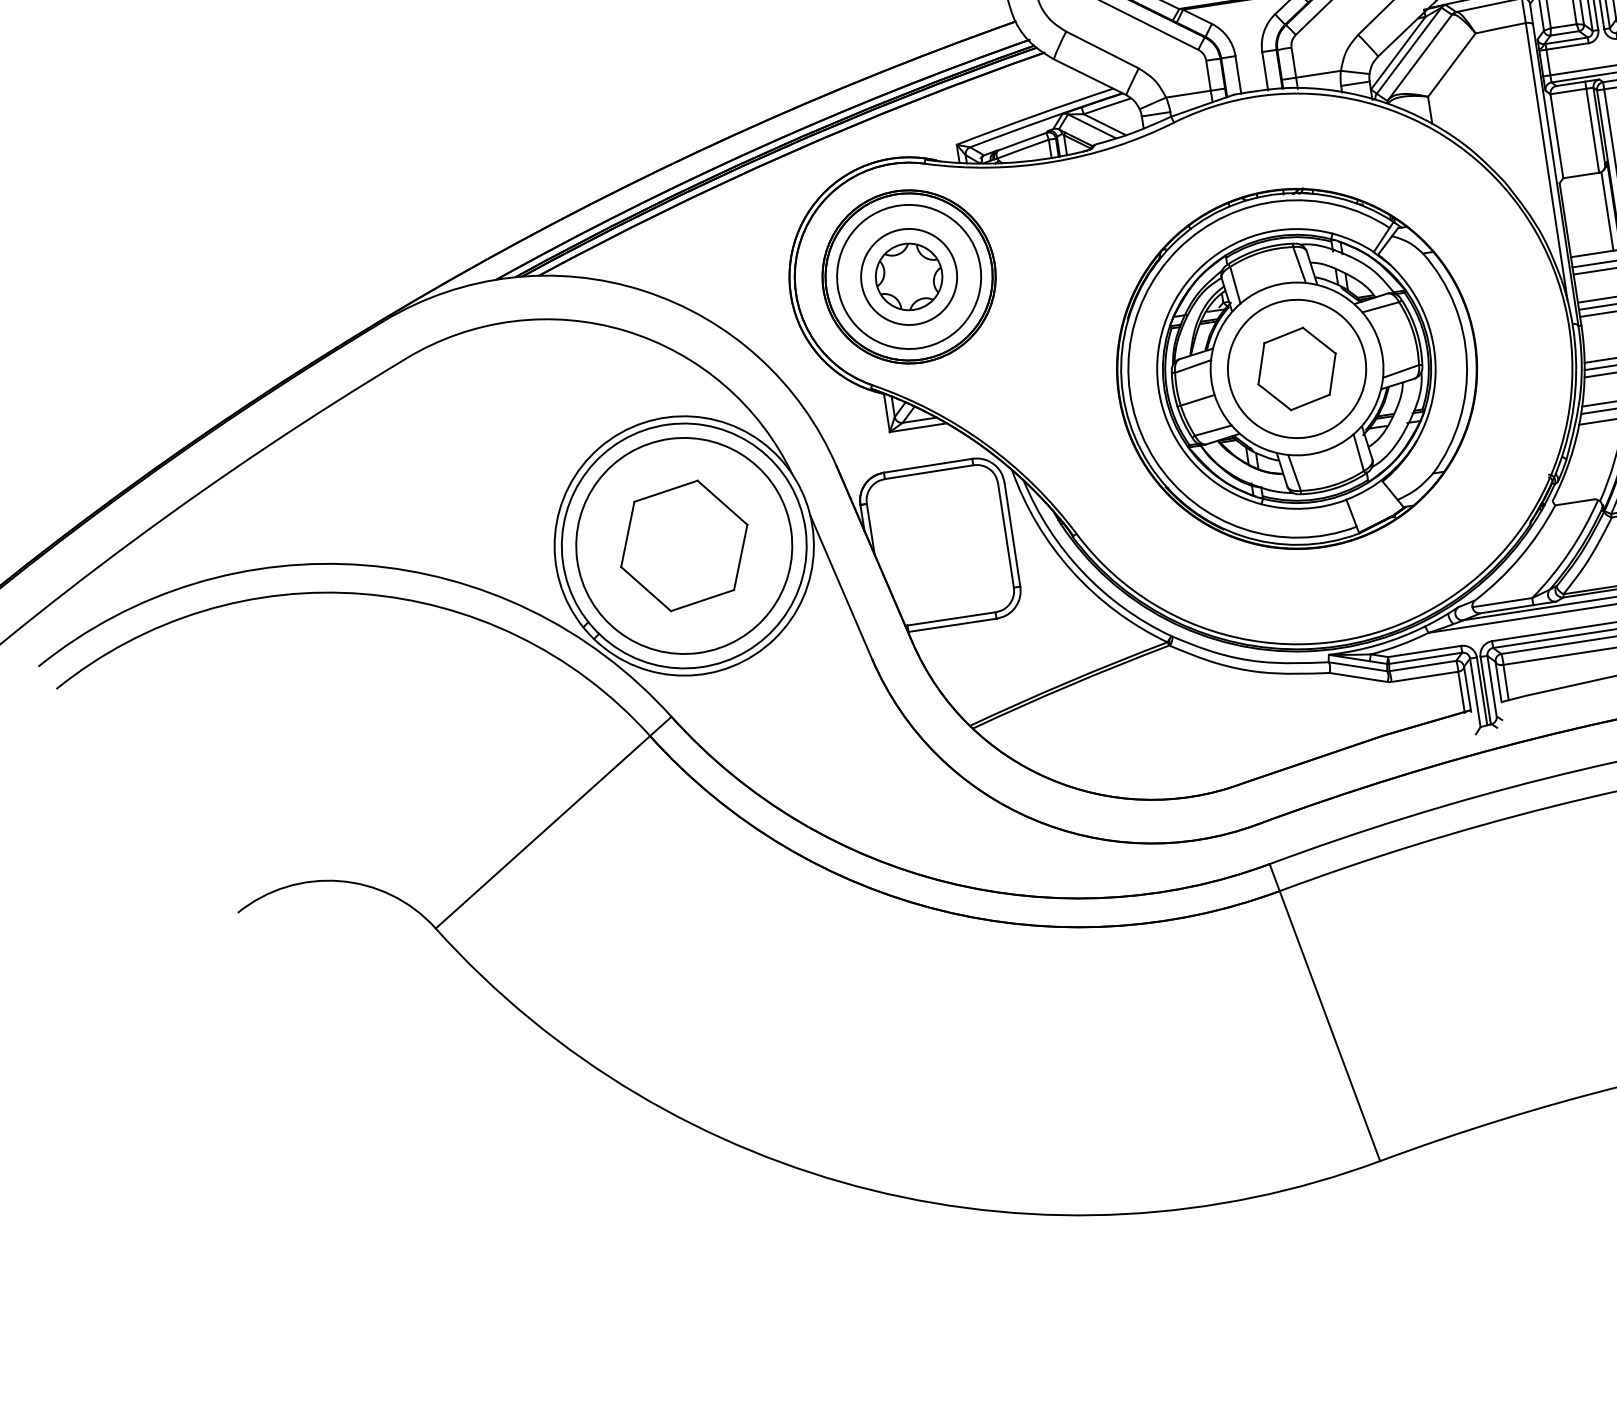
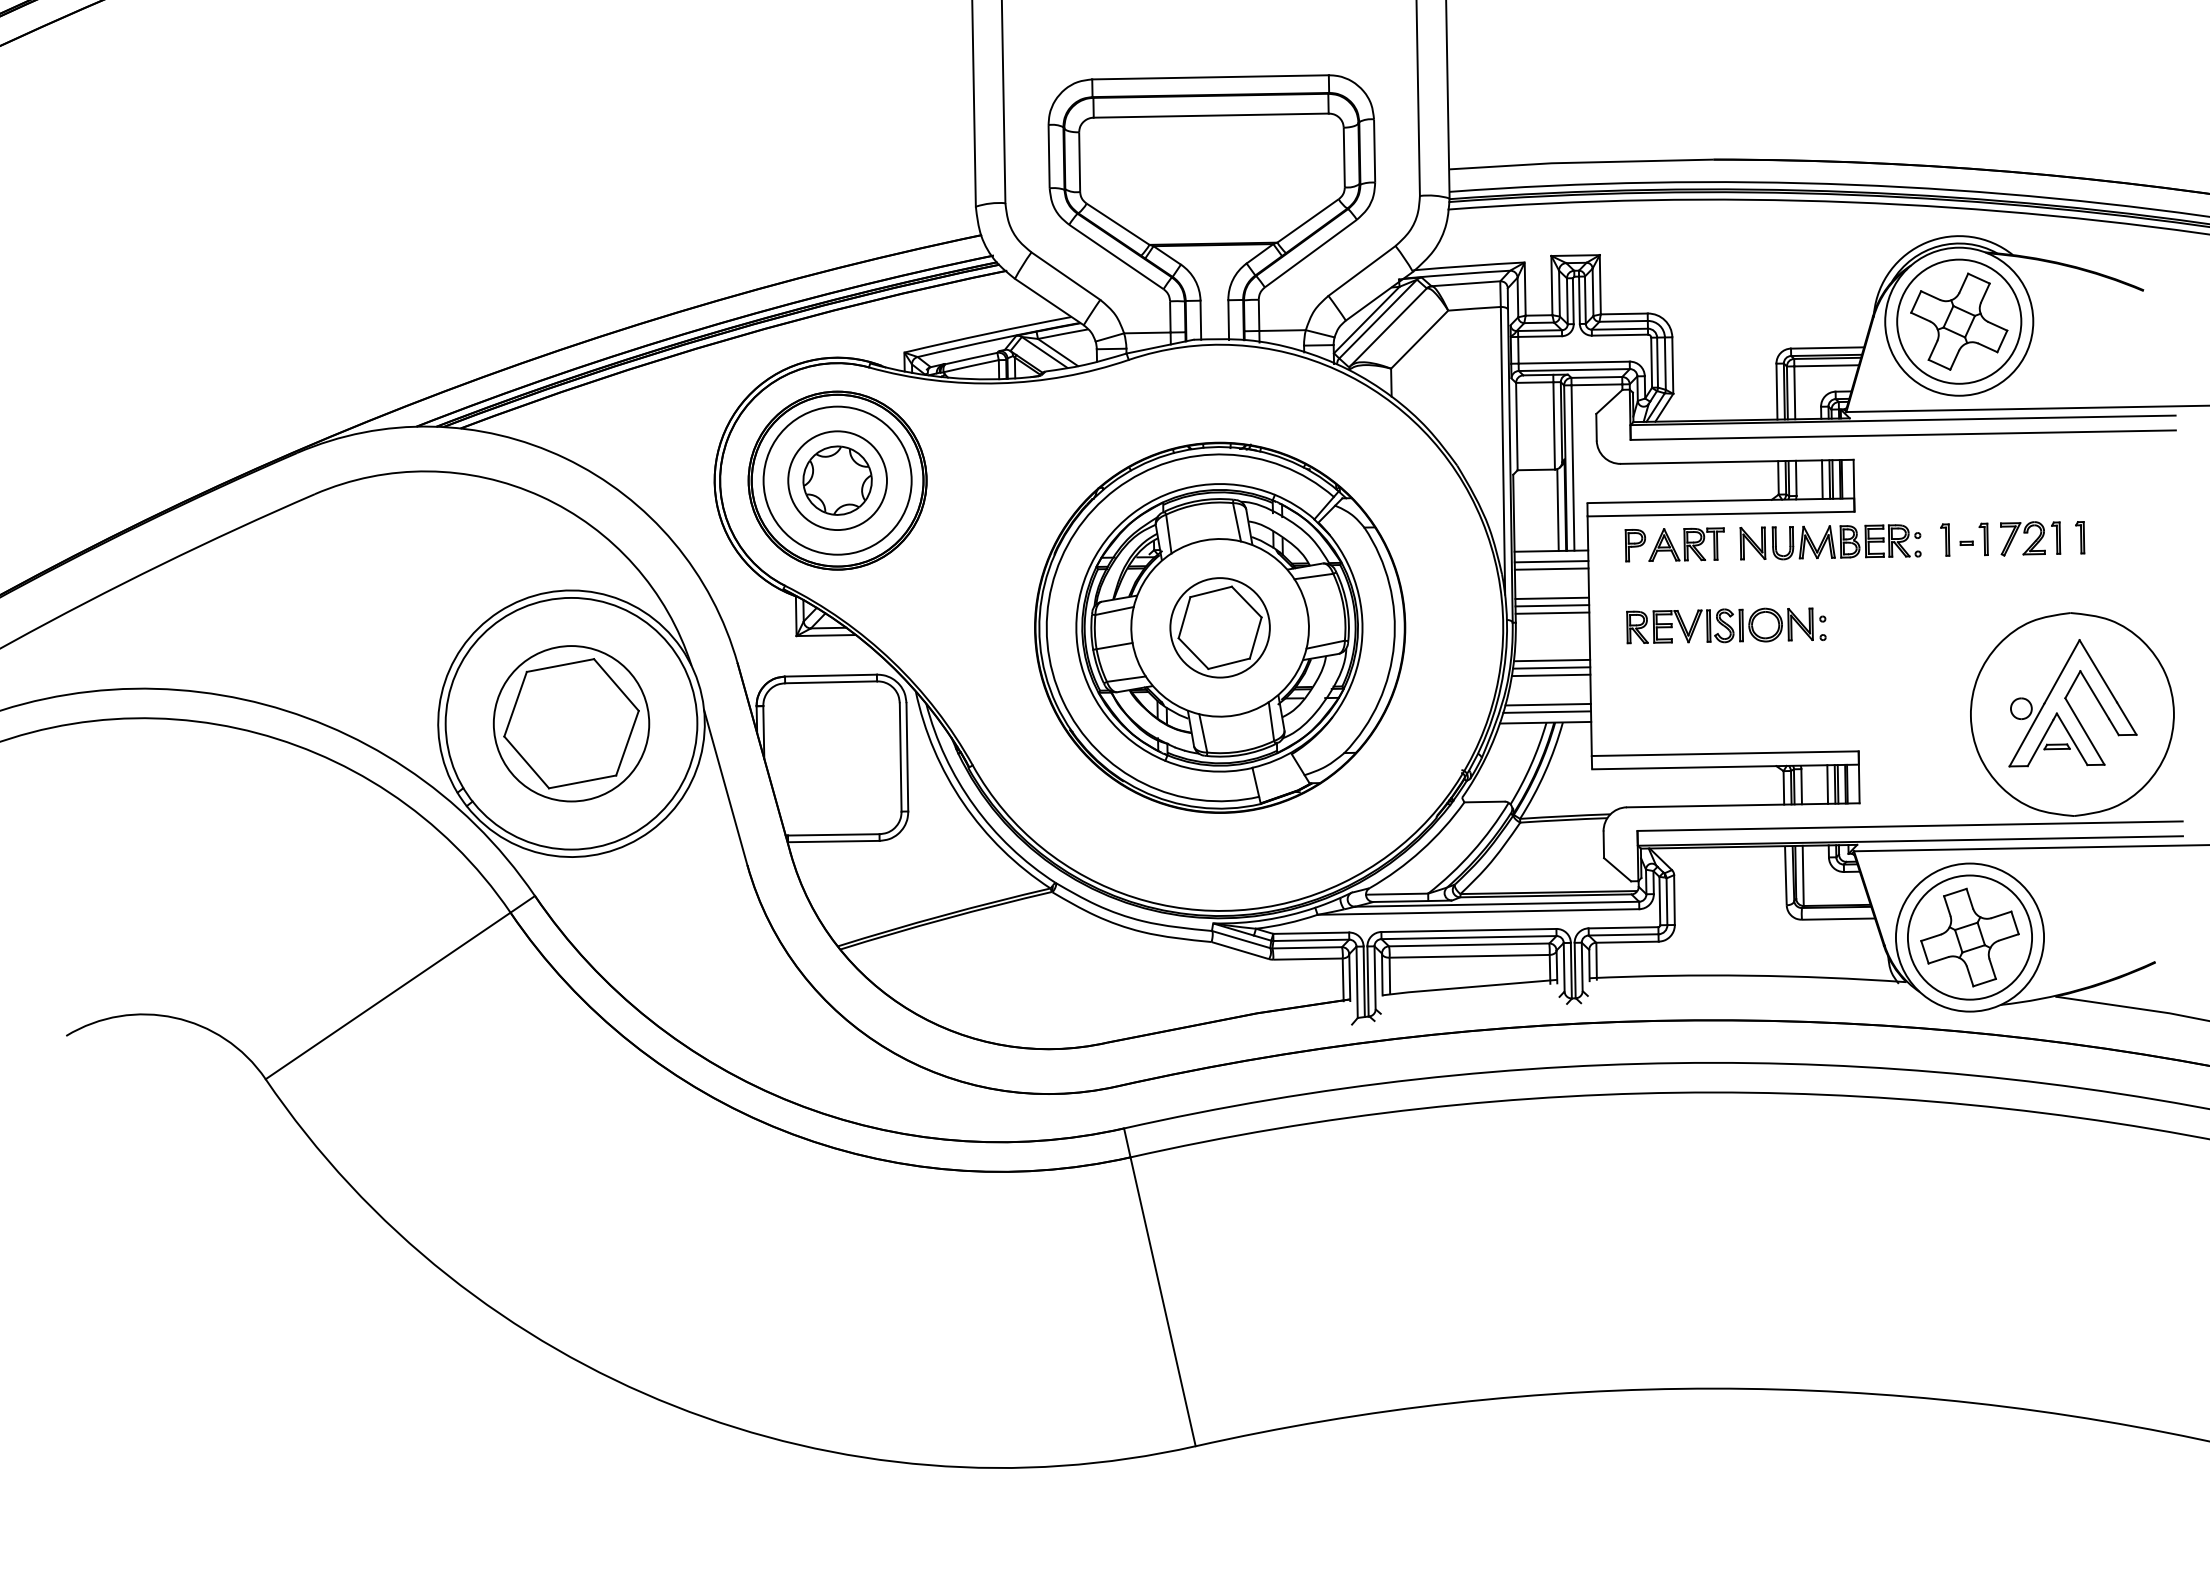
circle: (1297, 368) -> (1220, 627), size x0.7
circle: (684, 545) -> (571, 723), size x0.7

